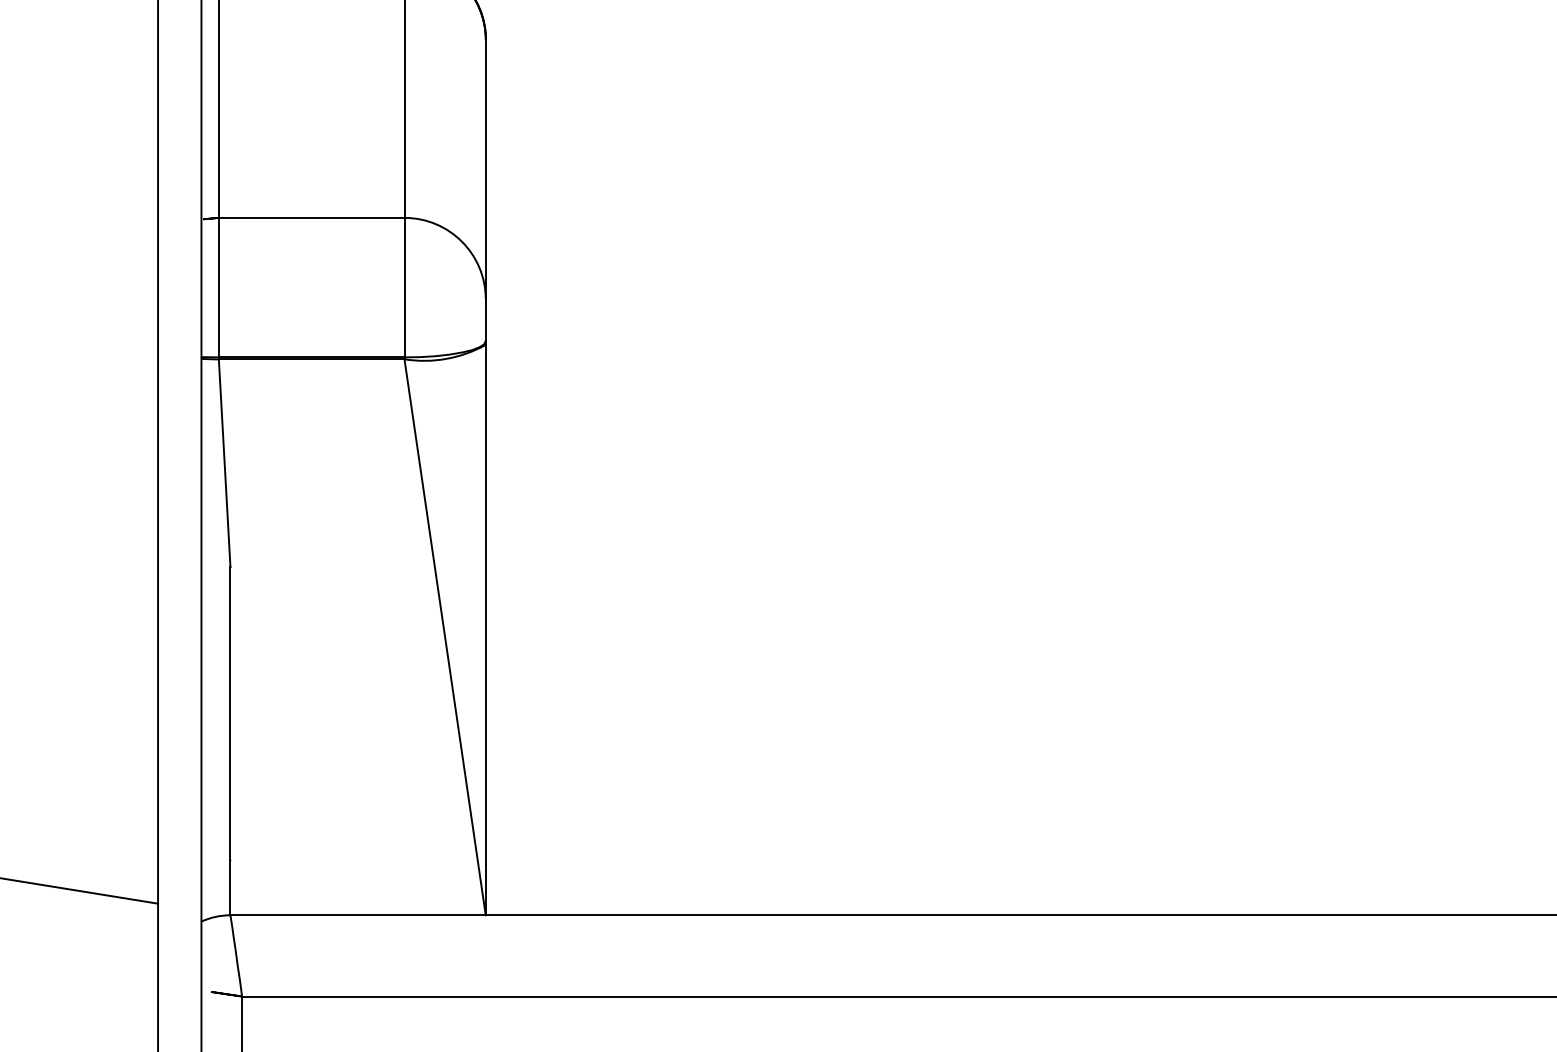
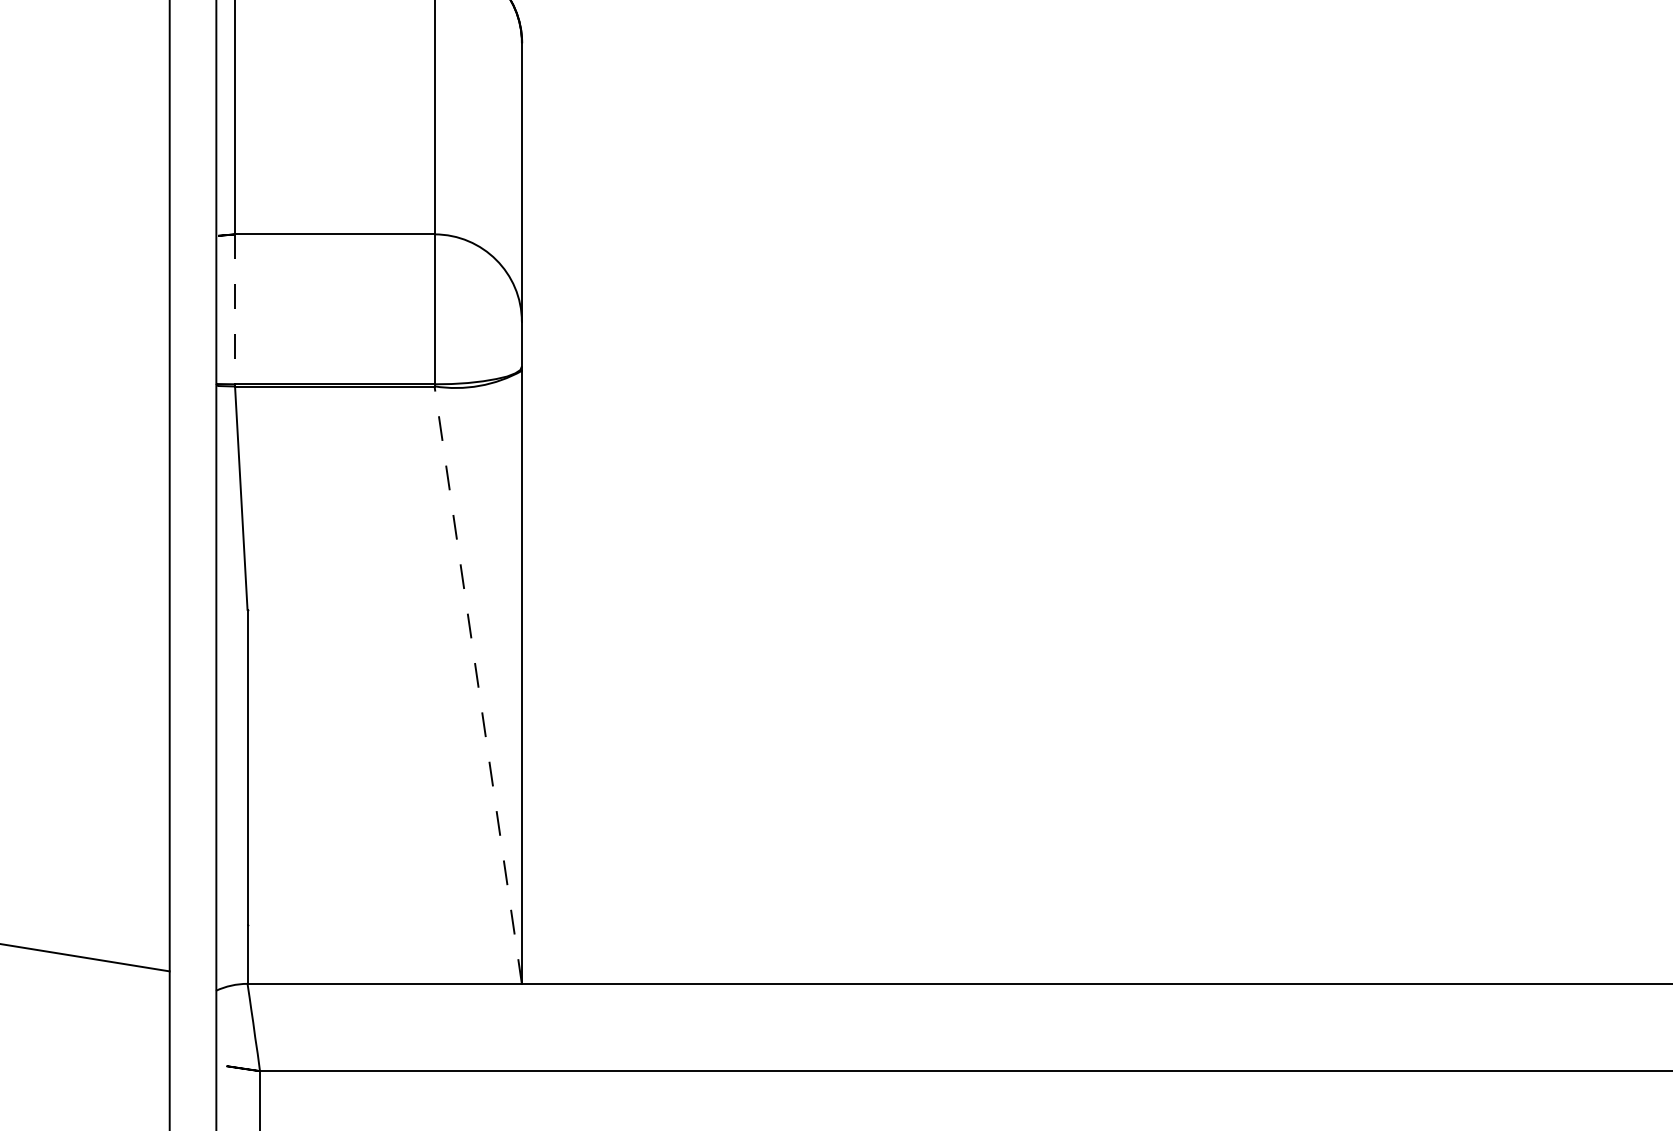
line: (219, 287) -> (235, 309), solid -> dashed
line: (445, 637) -> (478, 685), solid -> dashed

